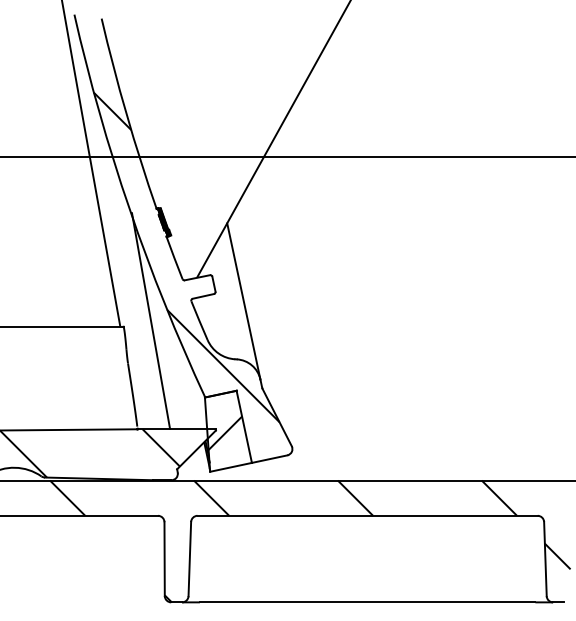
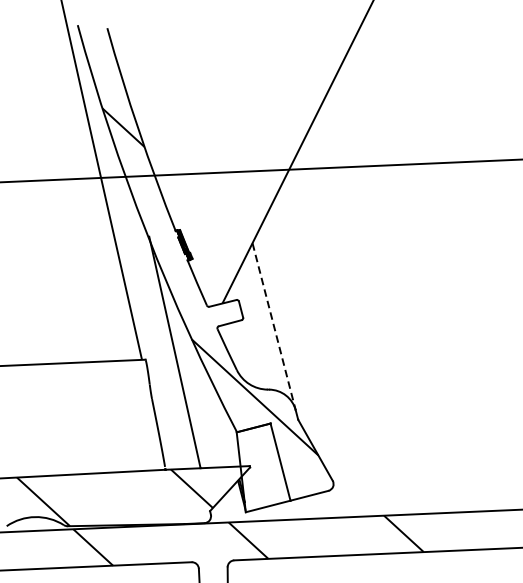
line: (243, 301) -> (273, 326), solid -> dashed
hatch: (225, 433) -> (260, 470), removed

